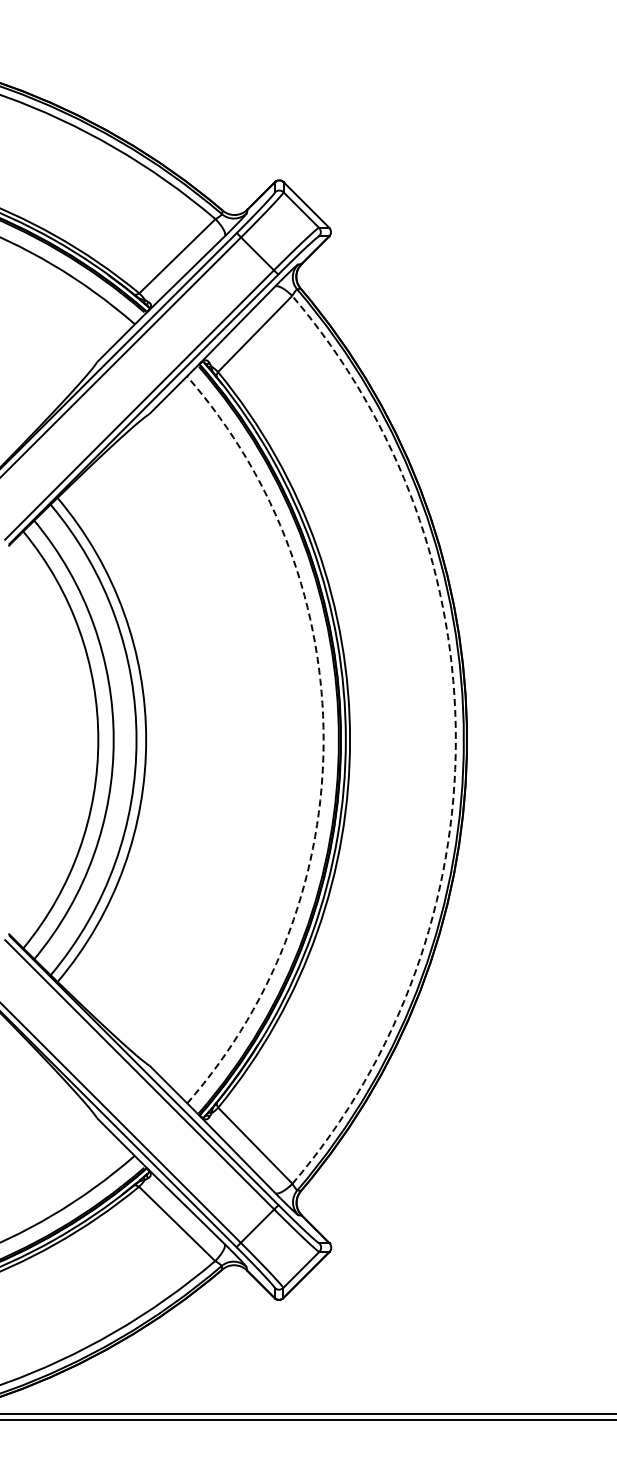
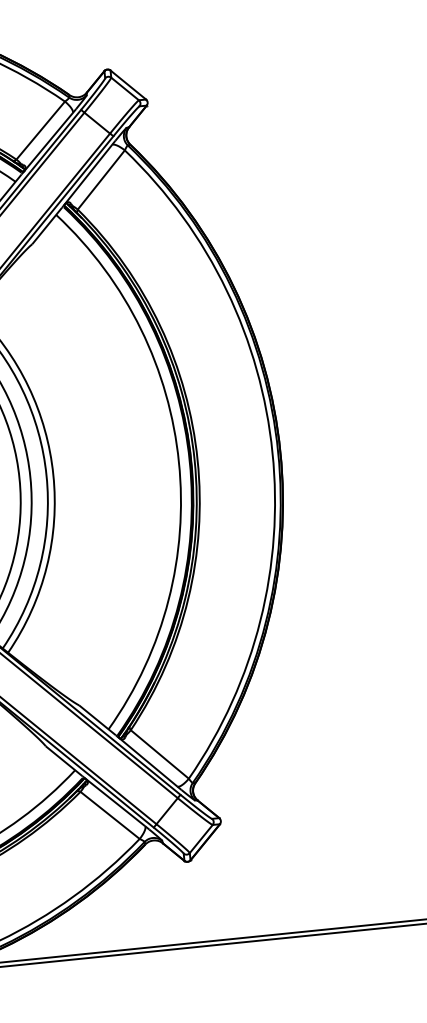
arc: (323, 739) -> (178, 462), dashed -> solid
arc: (455, 739) -> (272, 452), dashed -> solid

